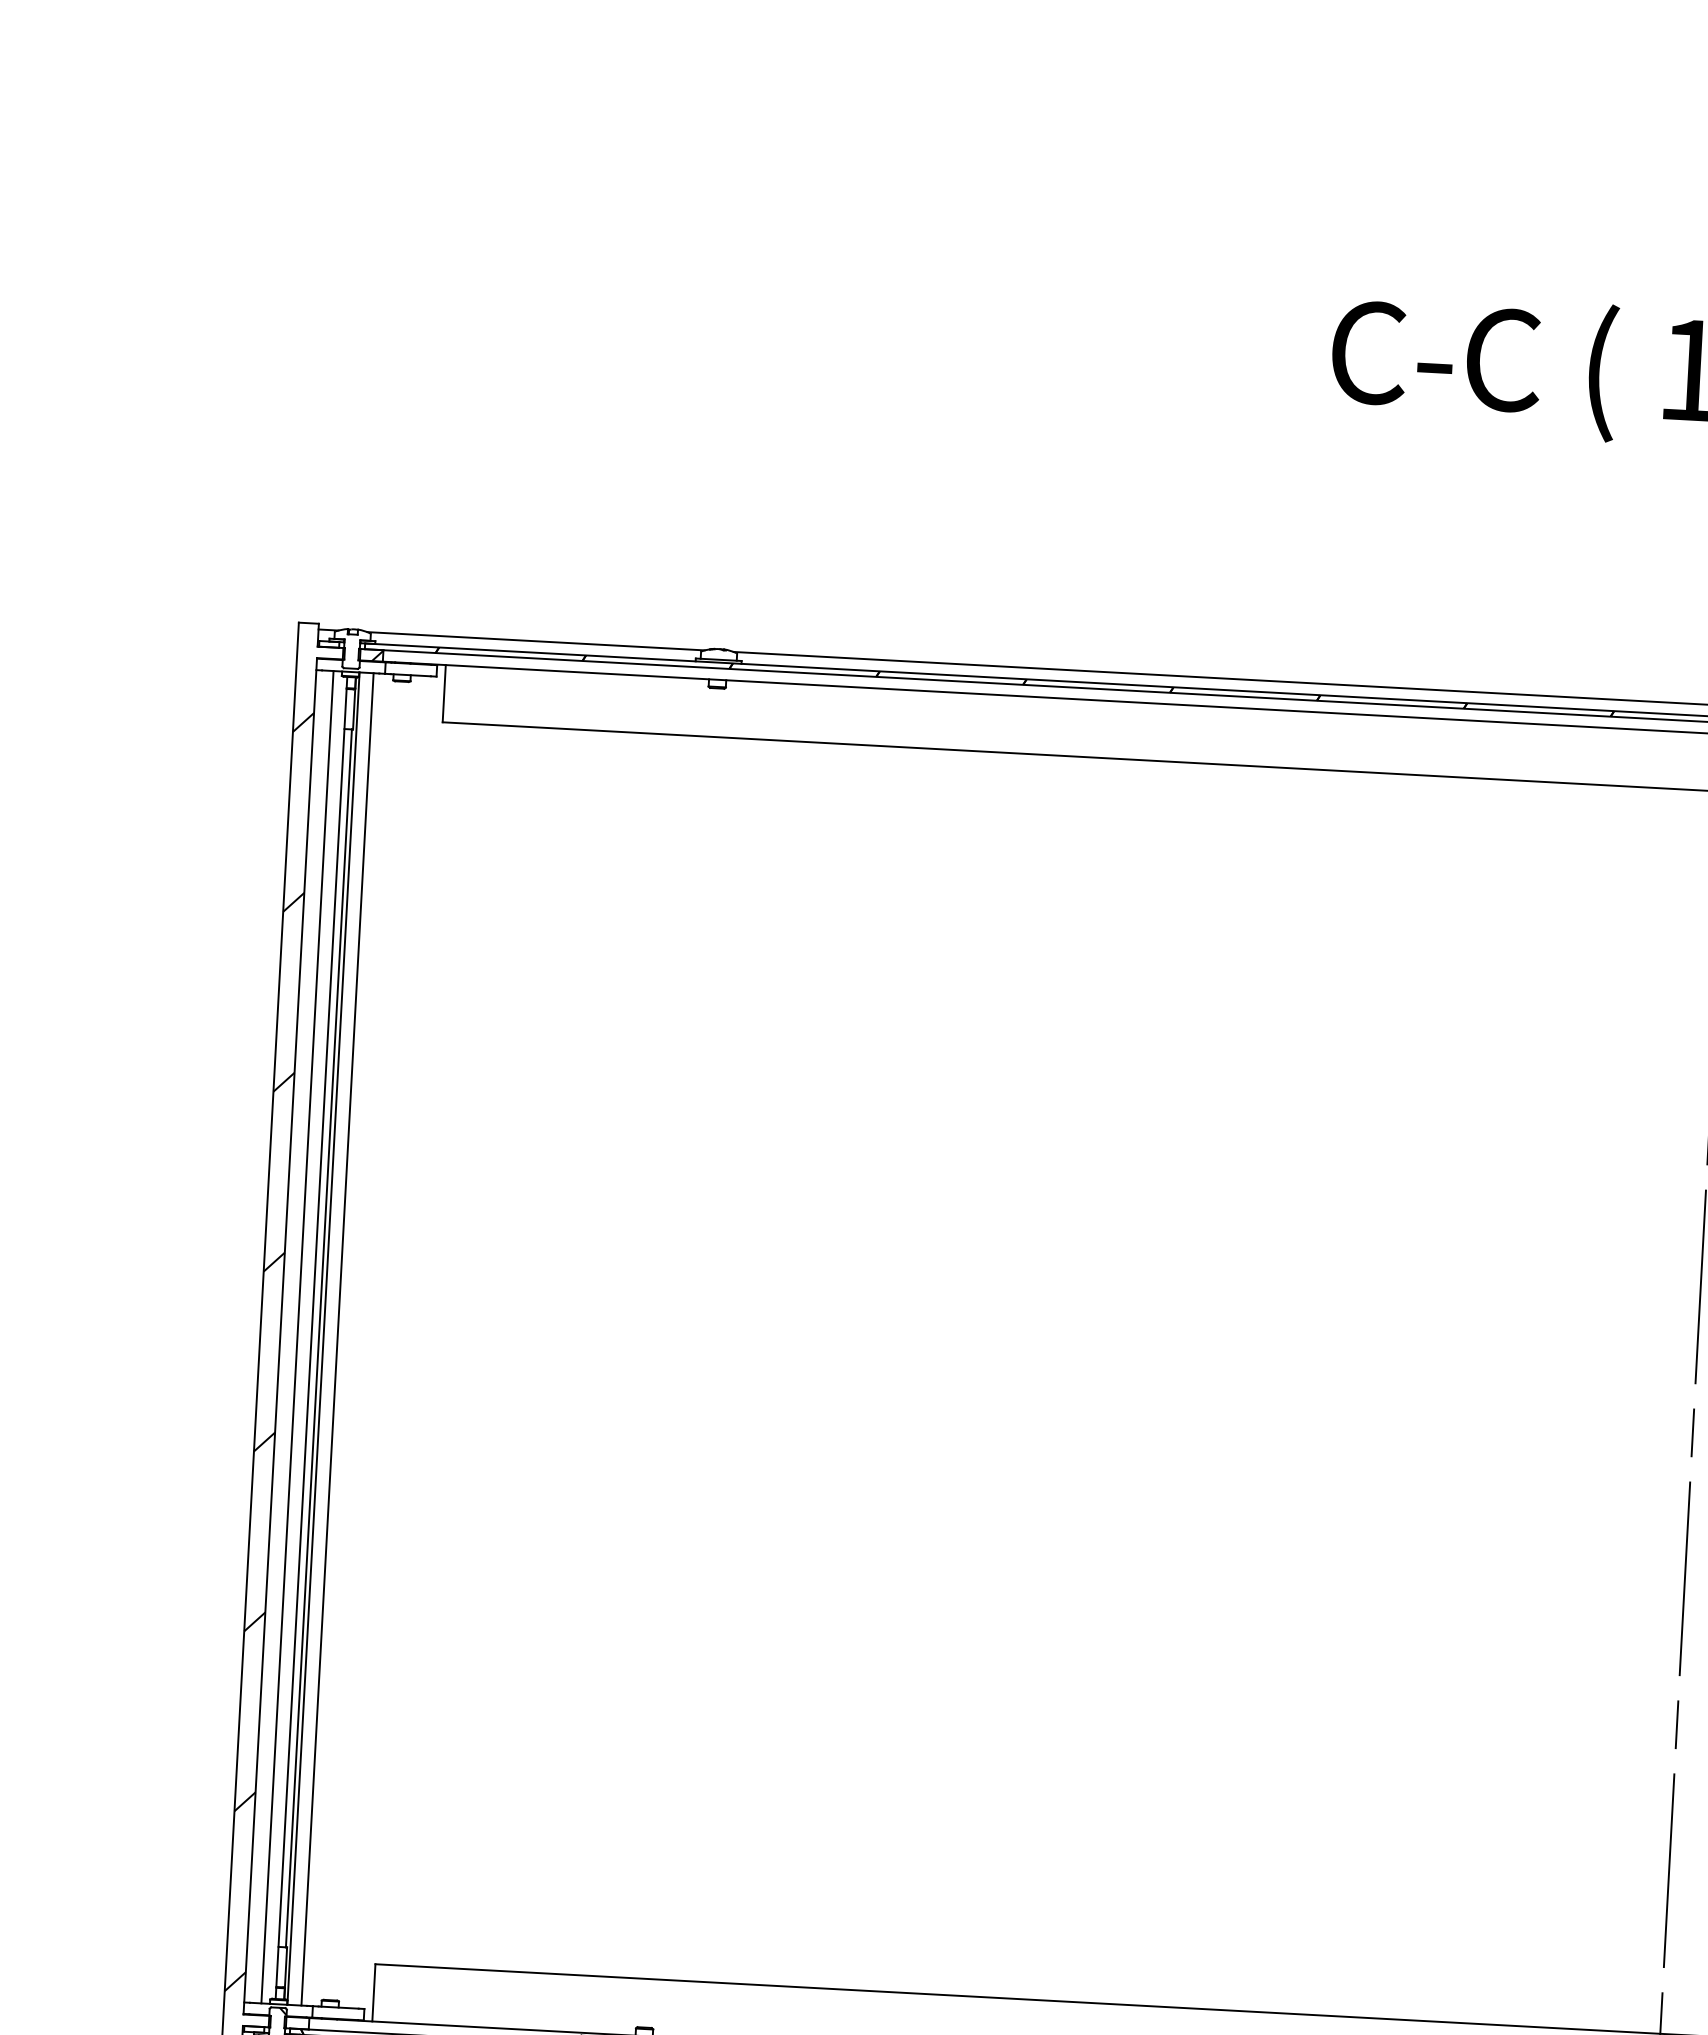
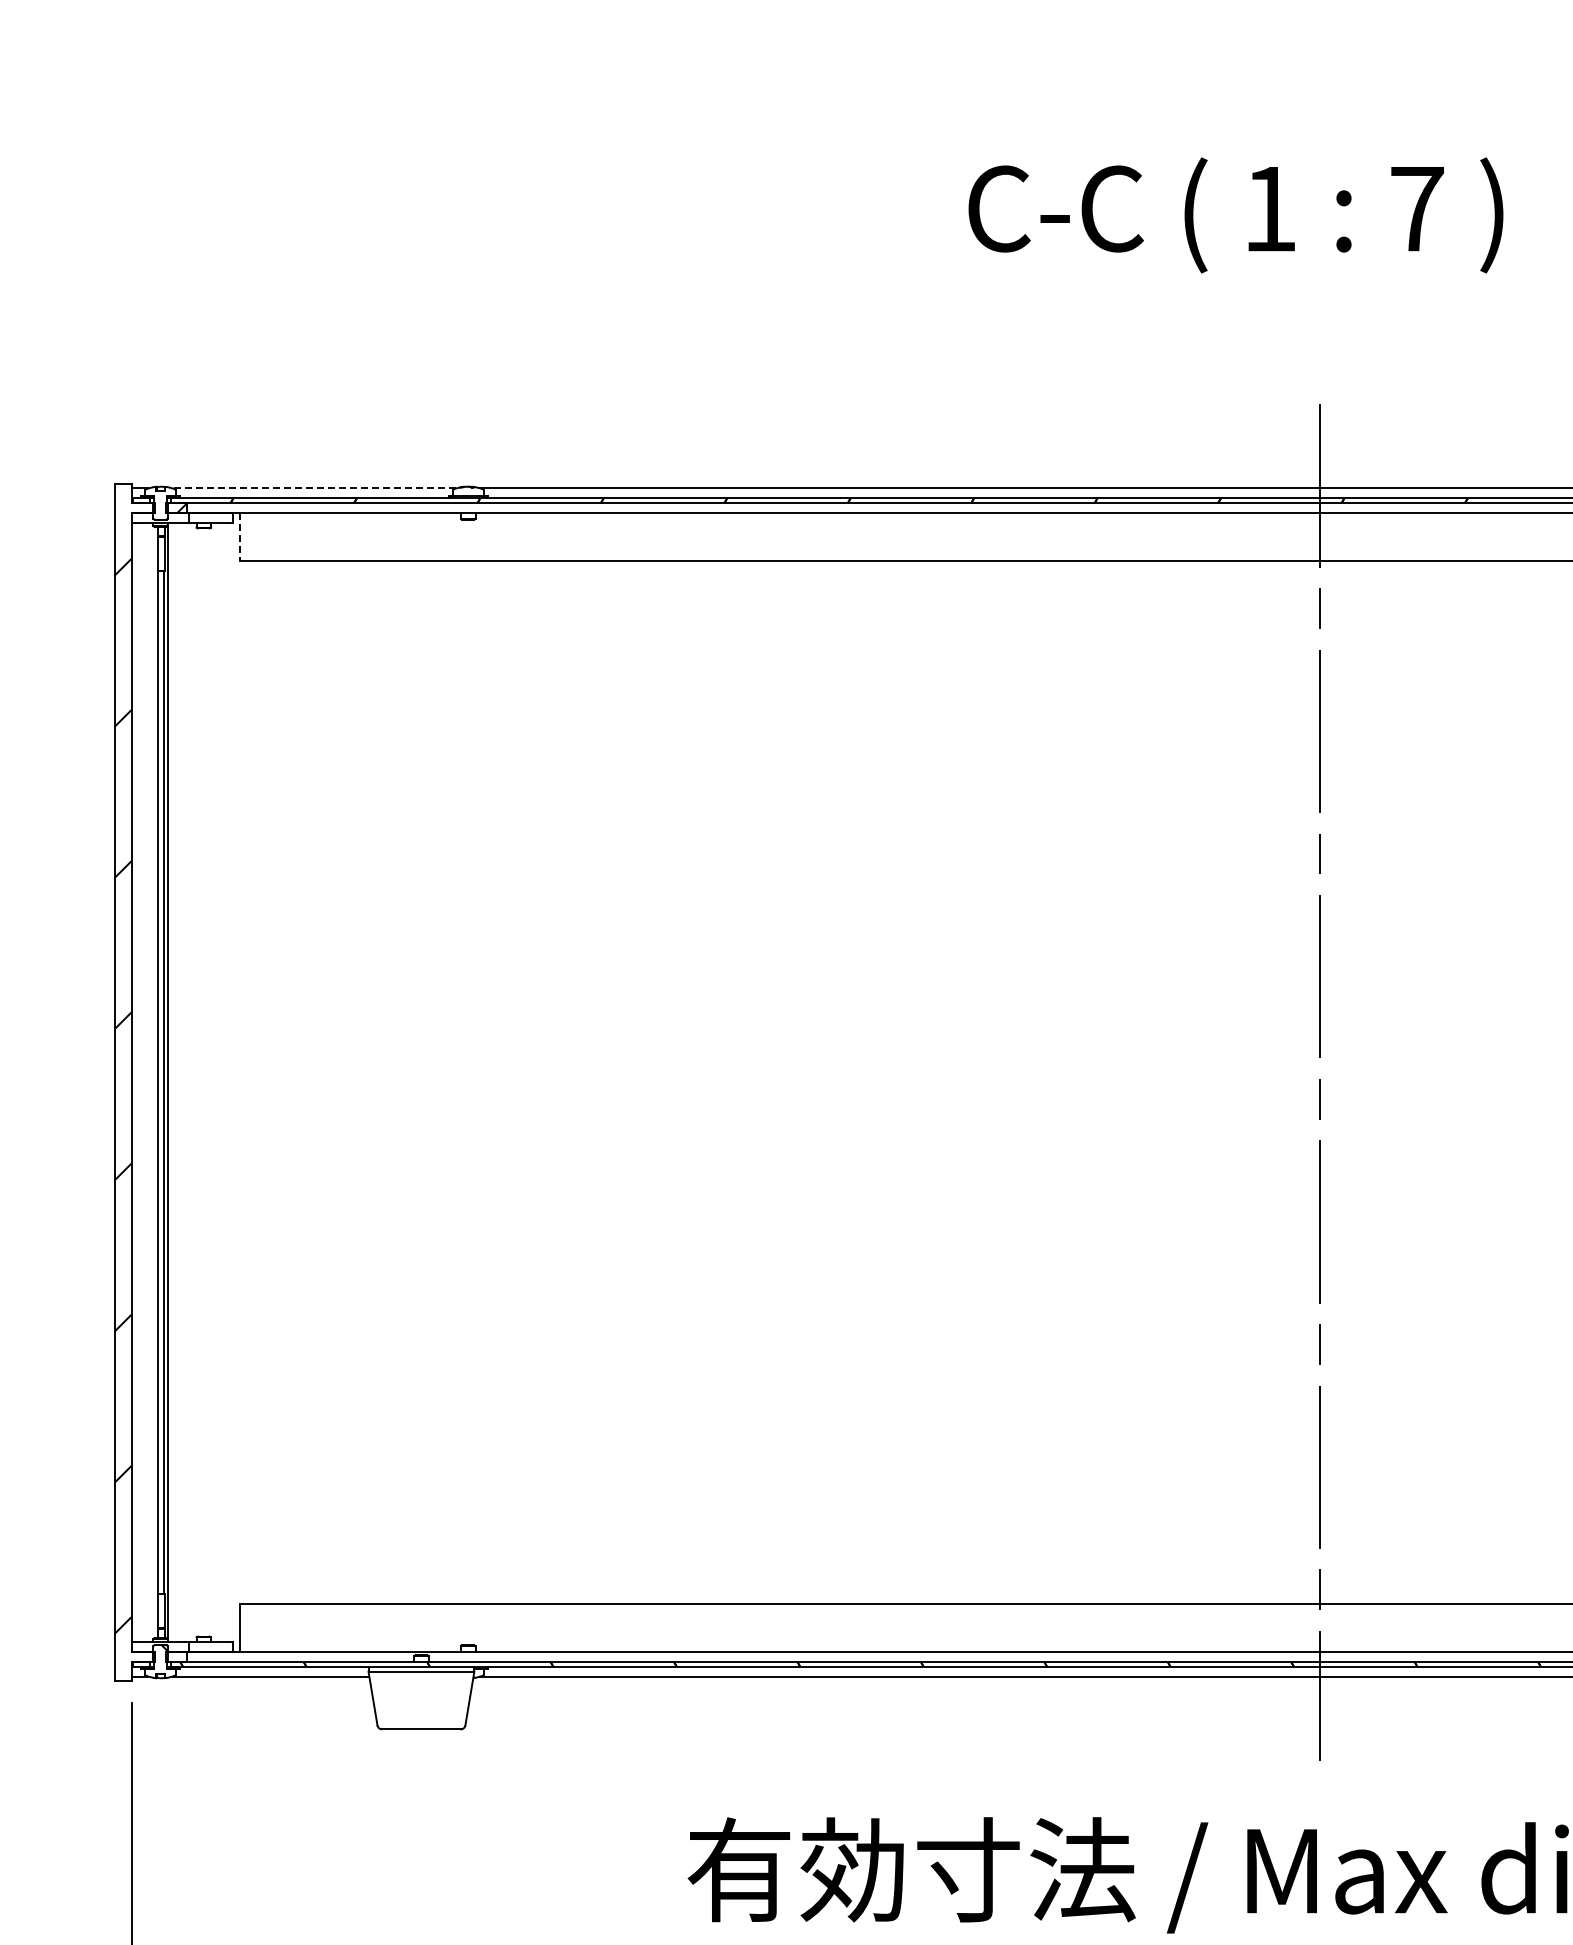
line: (536, 641) -> (314, 488), solid -> dashed
line: (443, 694) -> (239, 537), solid -> dashed
line: (297, 1337) -> (146, 1082), removed
line: (337, 1339) -> (179, 1082), removed

